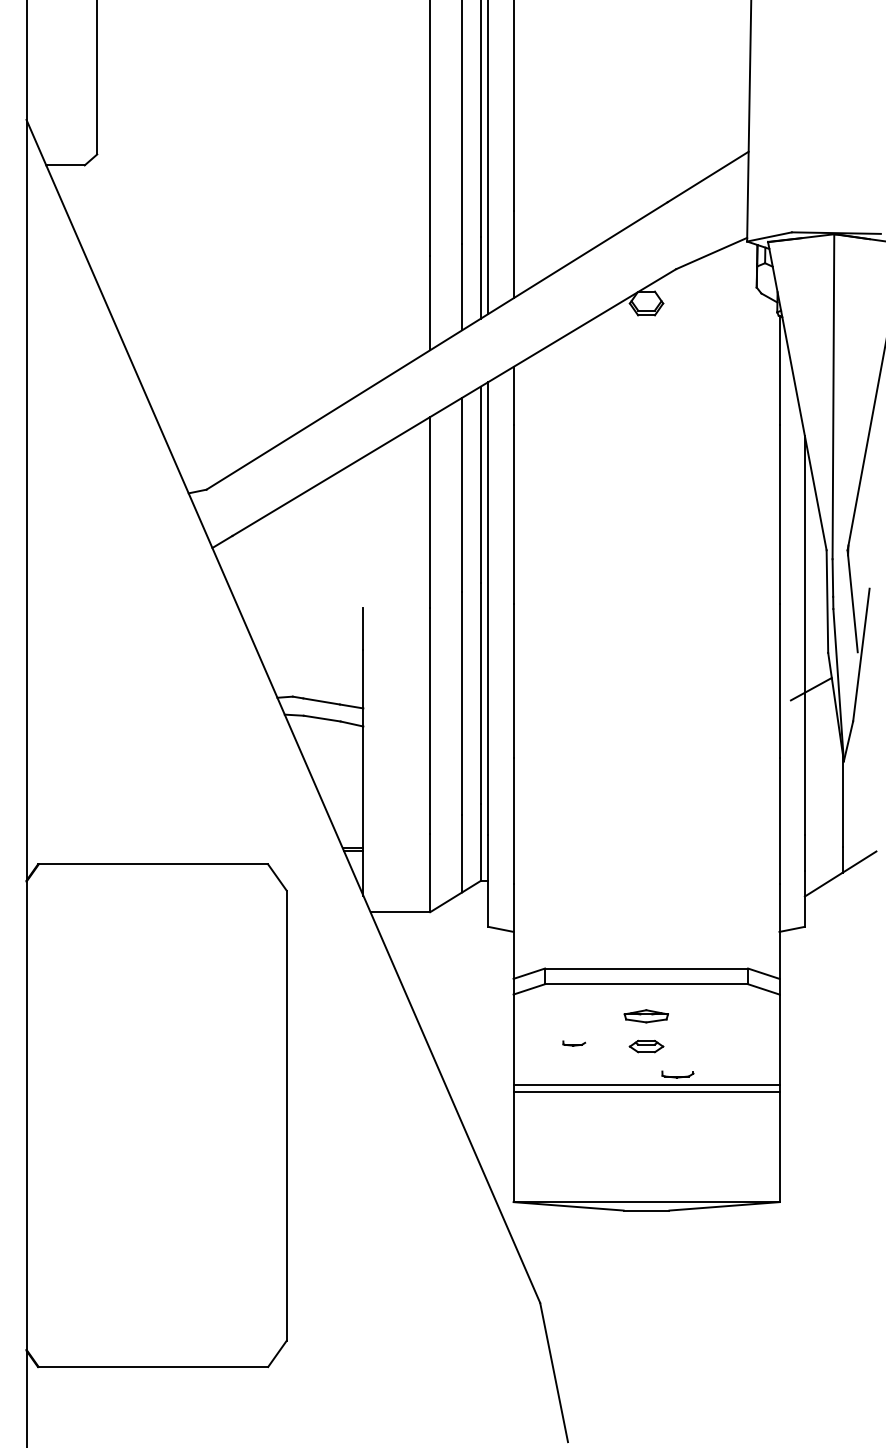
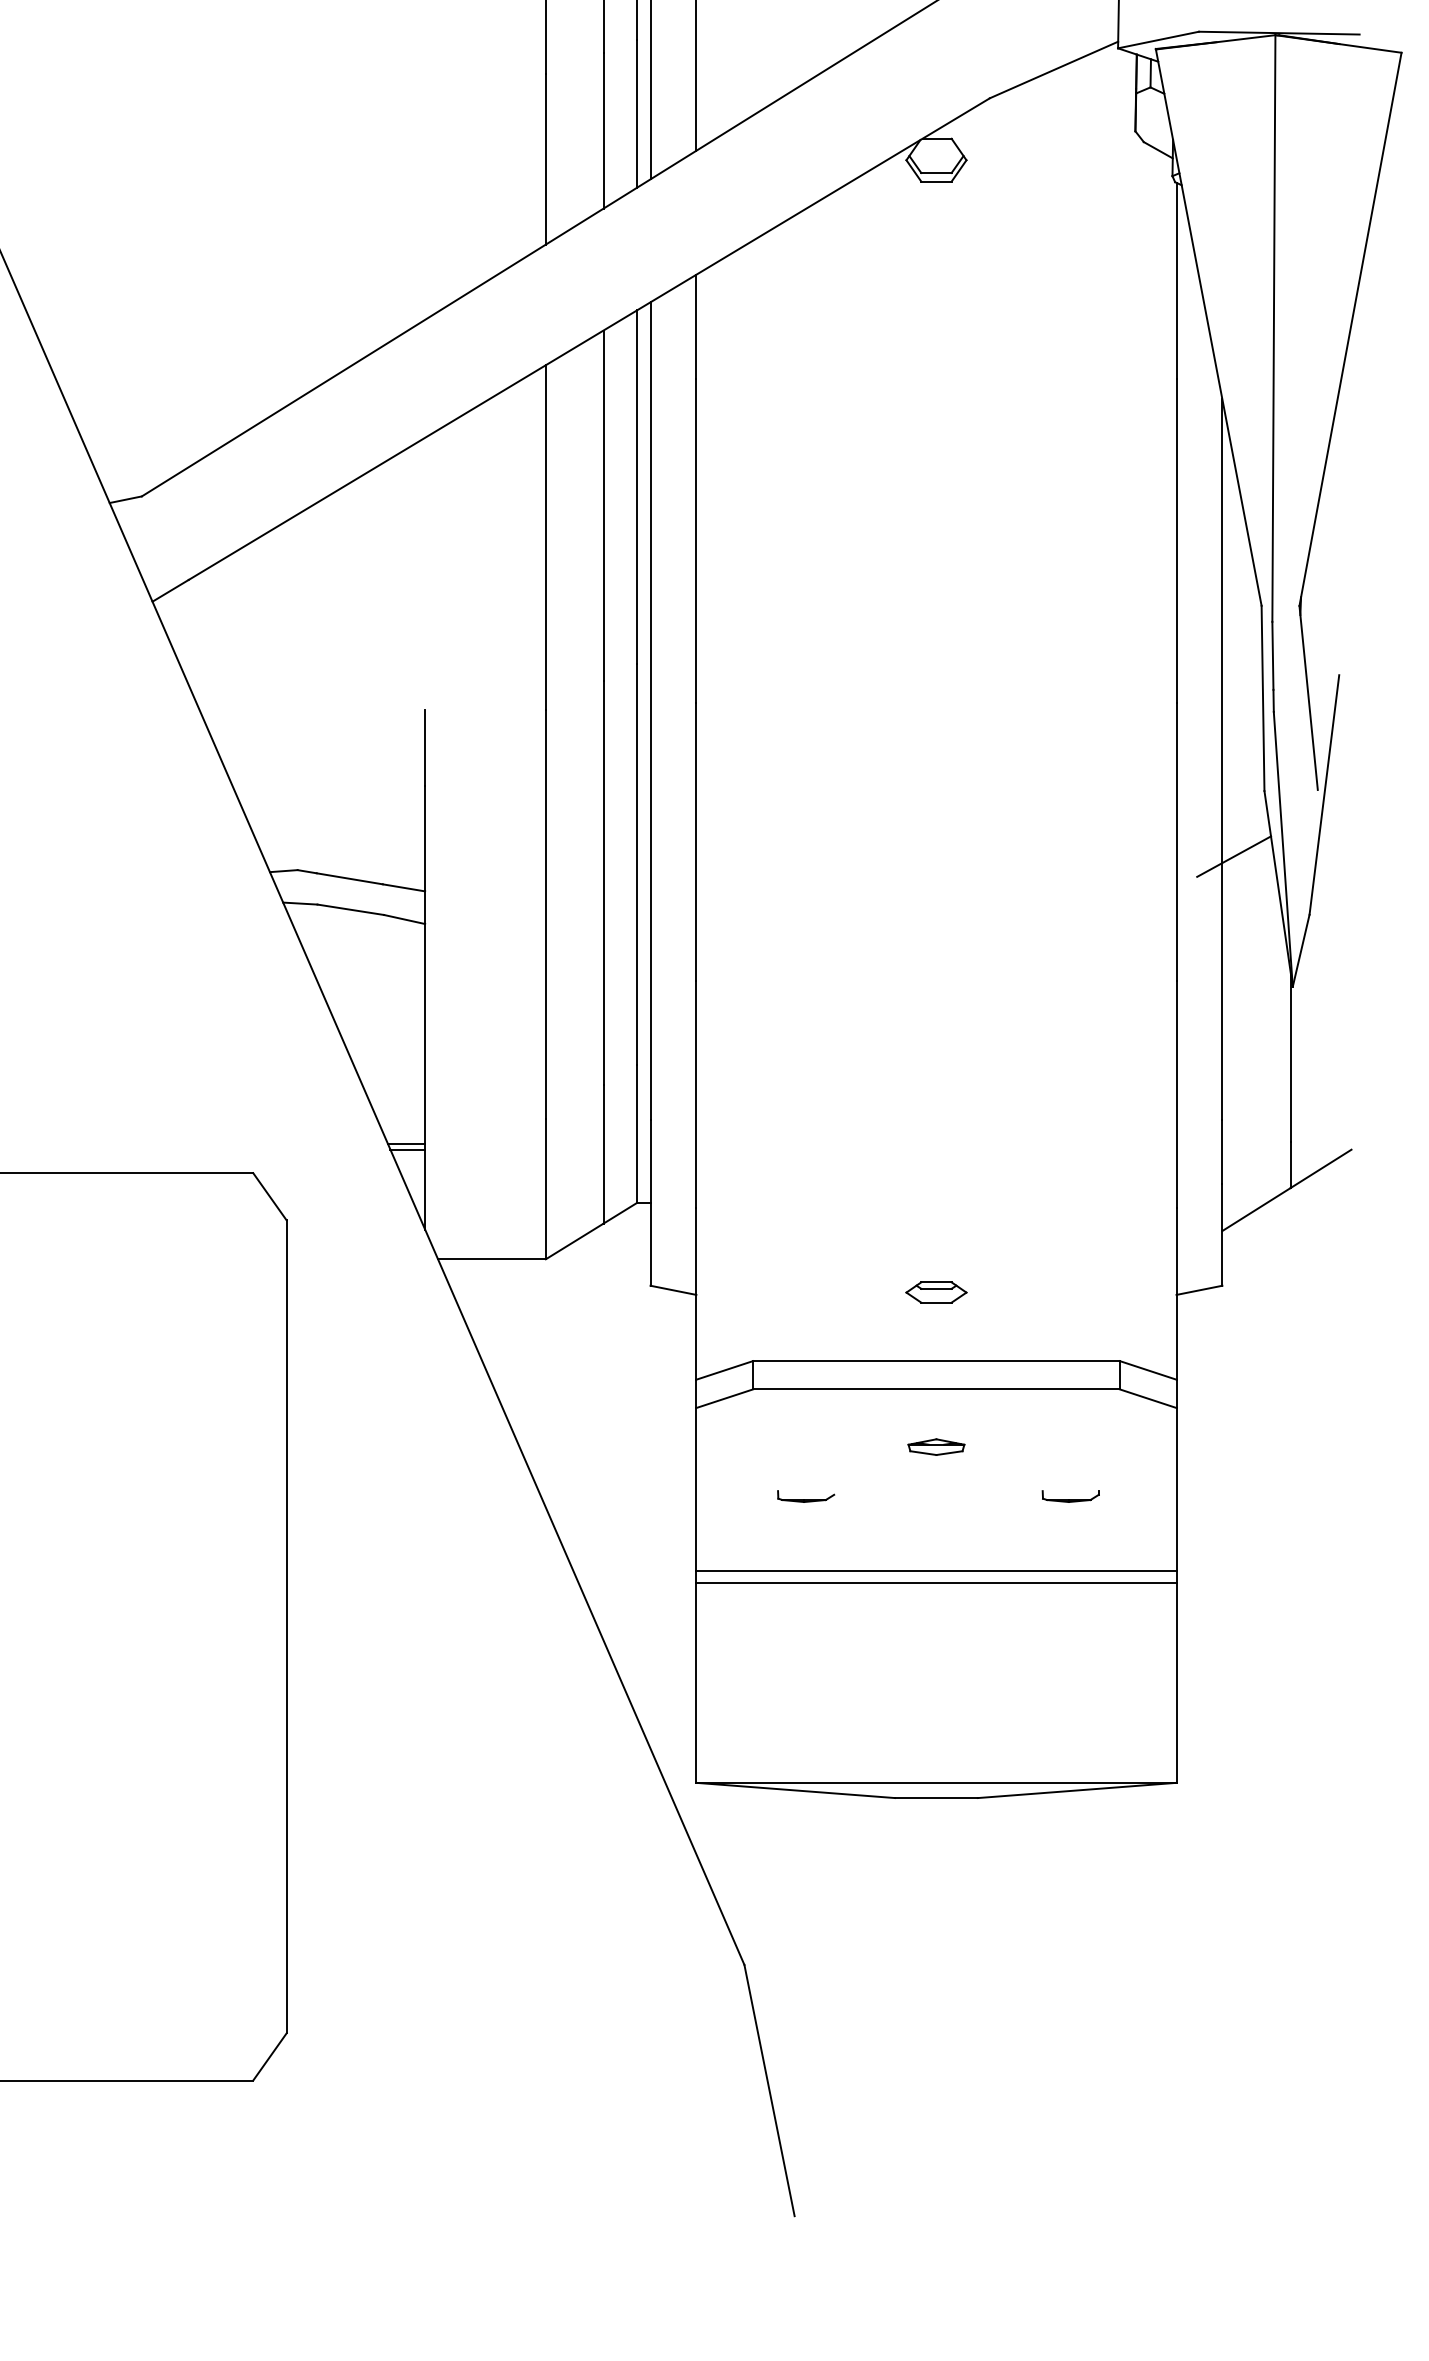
part: (646, 1015) -> (936, 1445), size x0.71
part: (573, 1043) -> (804, 1496), size x1.43
part: (646, 1046) -> (936, 1292), moved
part: (677, 1074) -> (1069, 1496), moved

